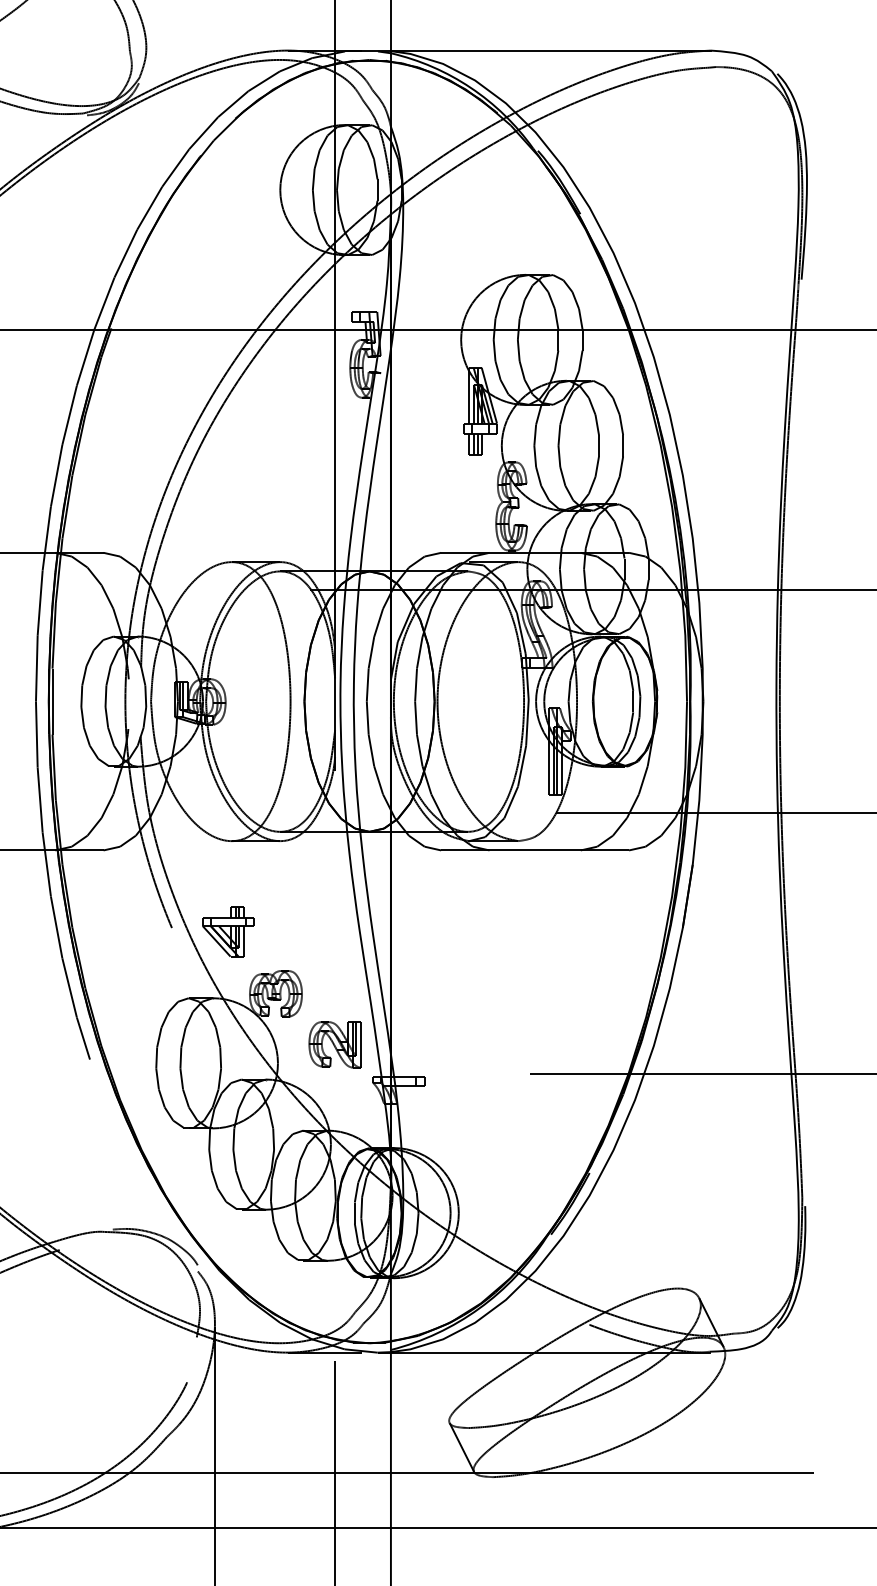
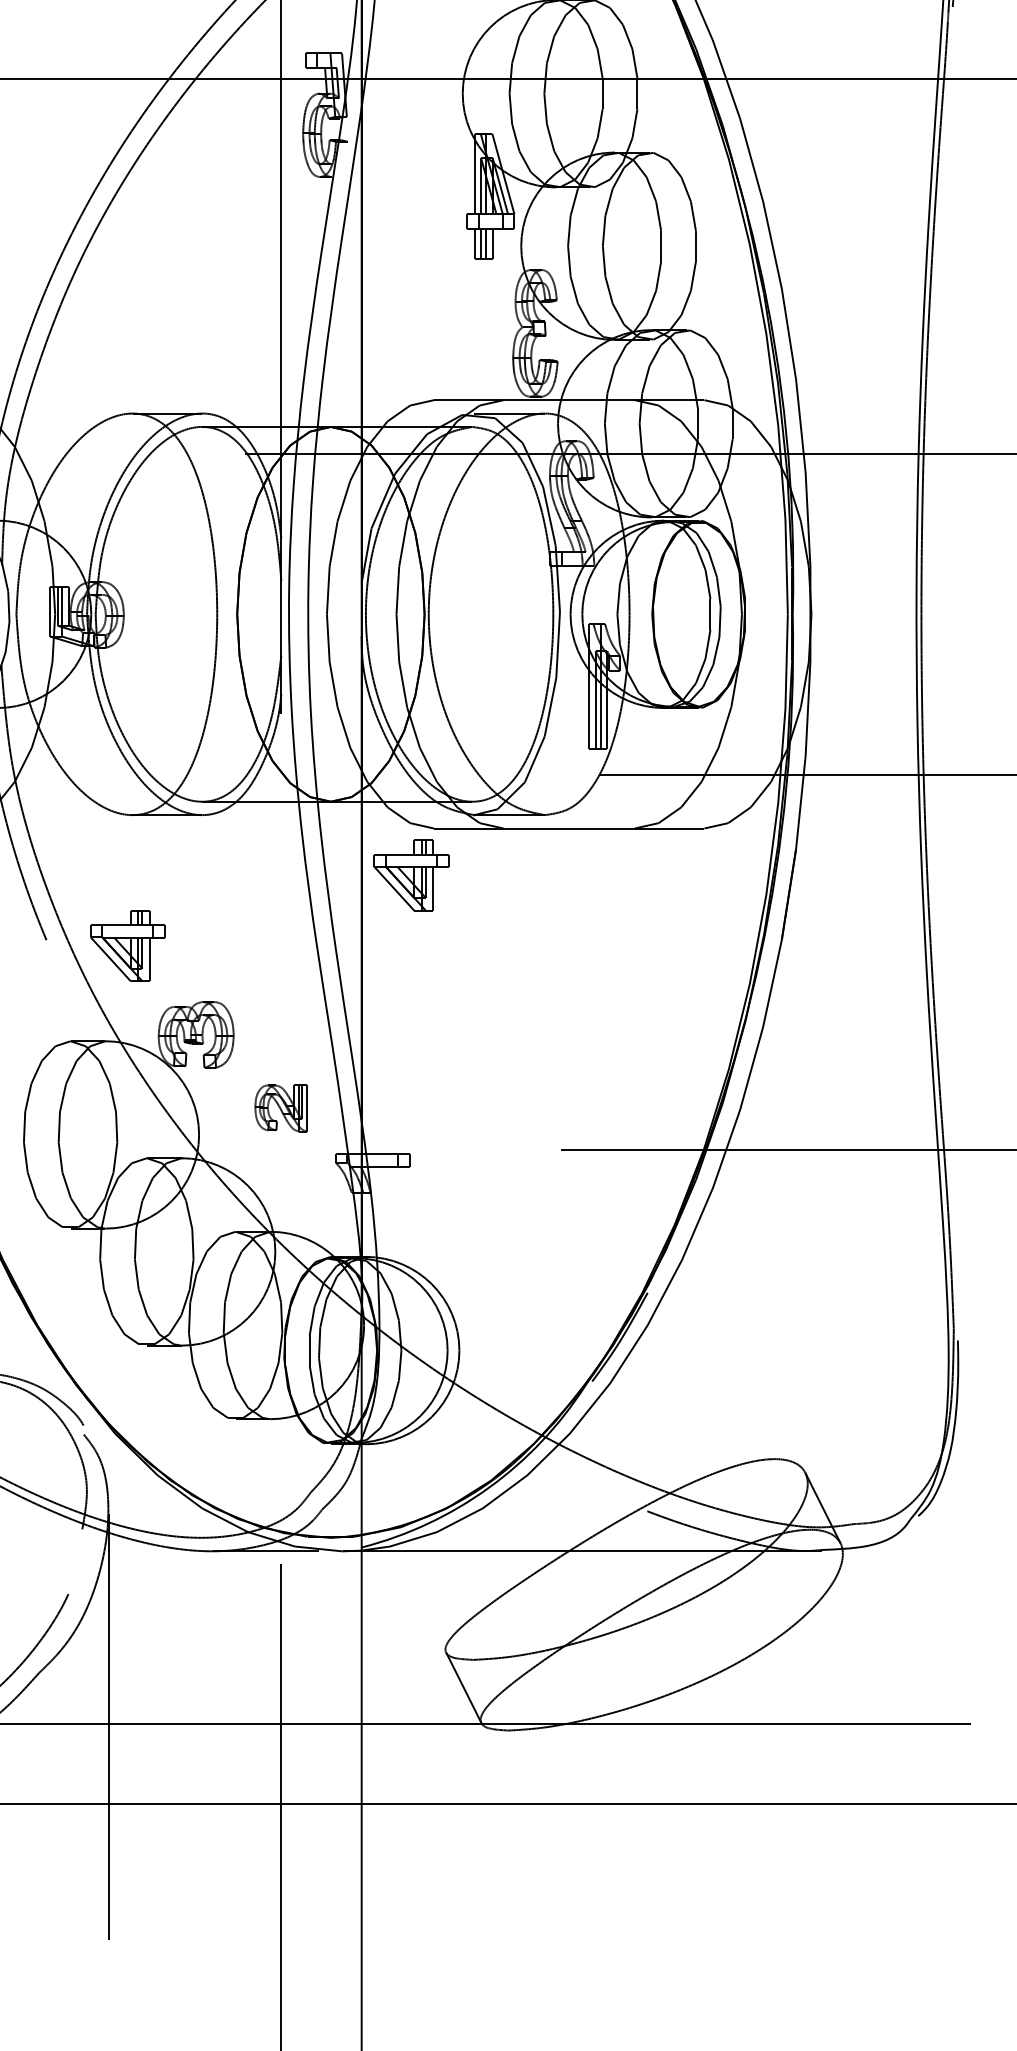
part: (425, 882) -> (411, 874), added
part: (334, 1044) -> (280, 1107), size x0.7

